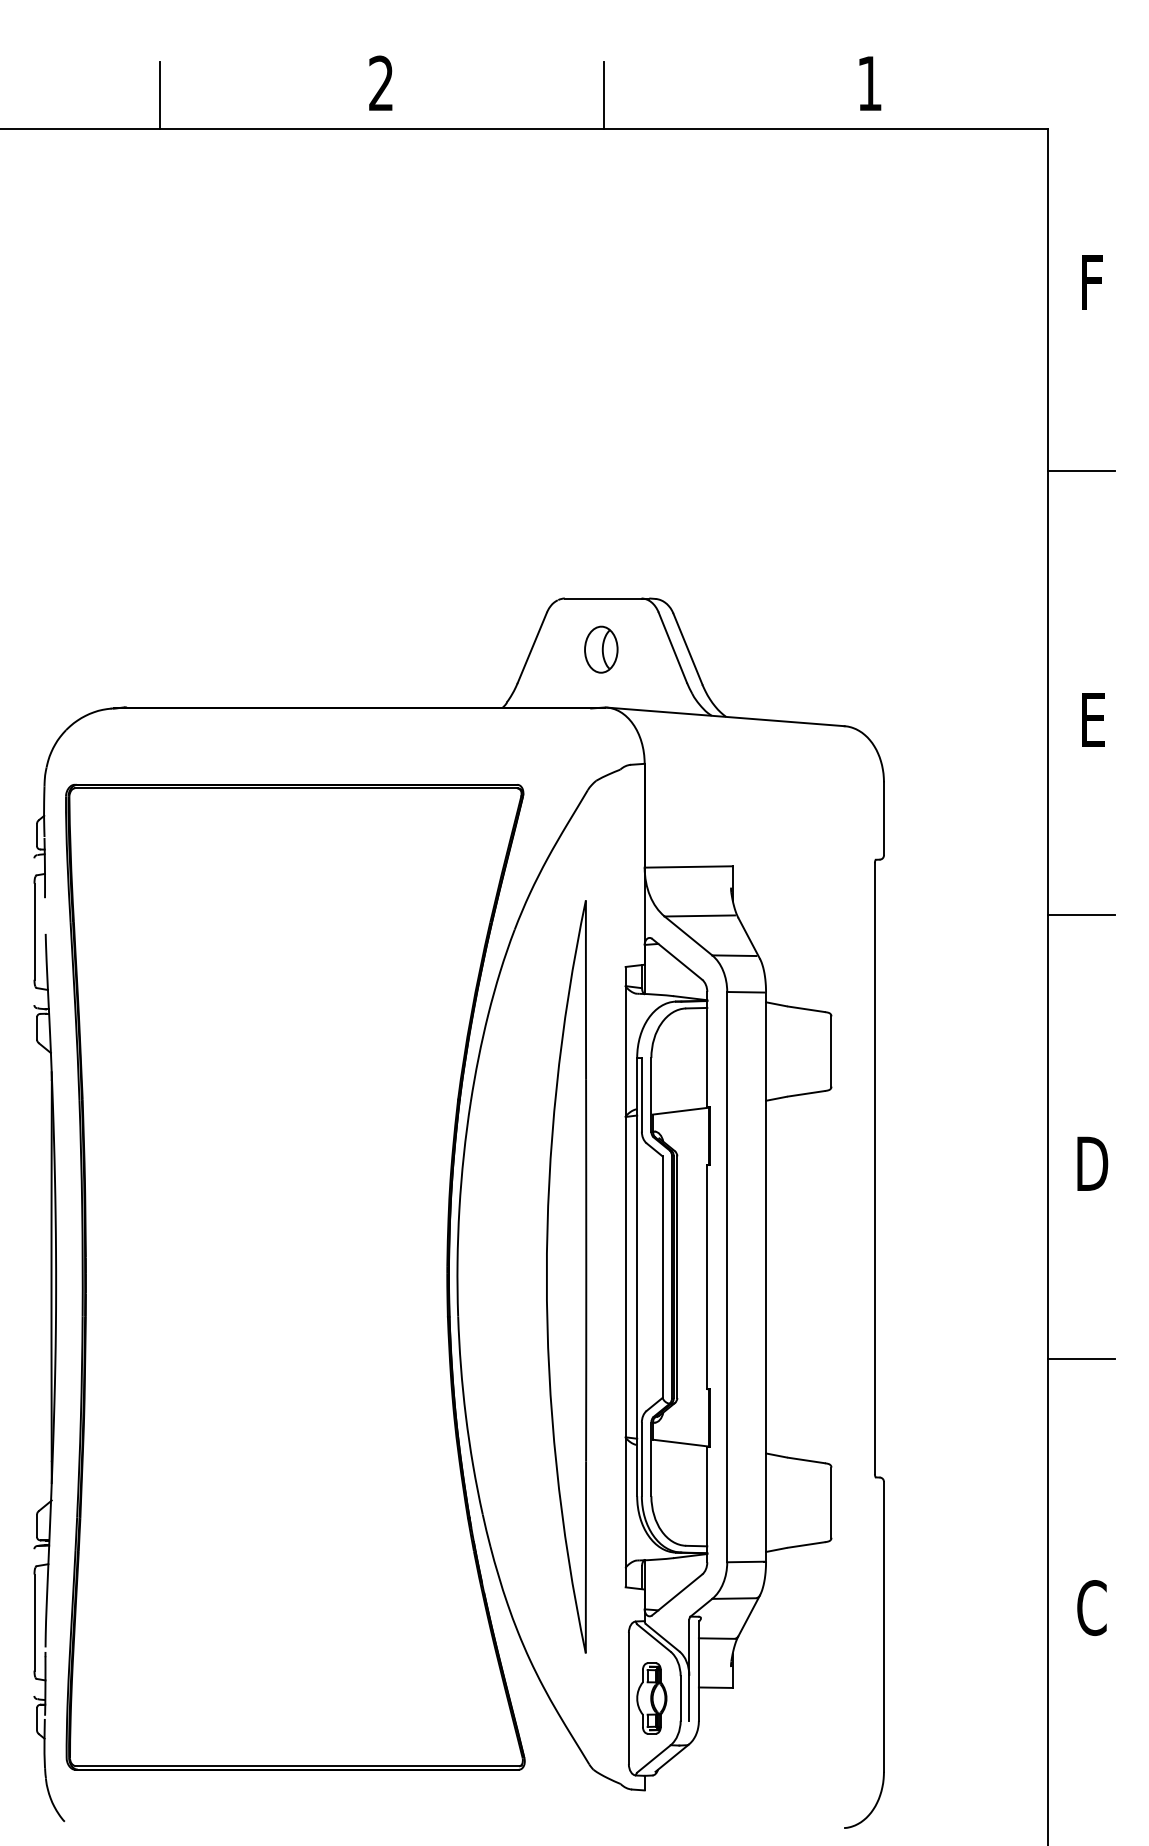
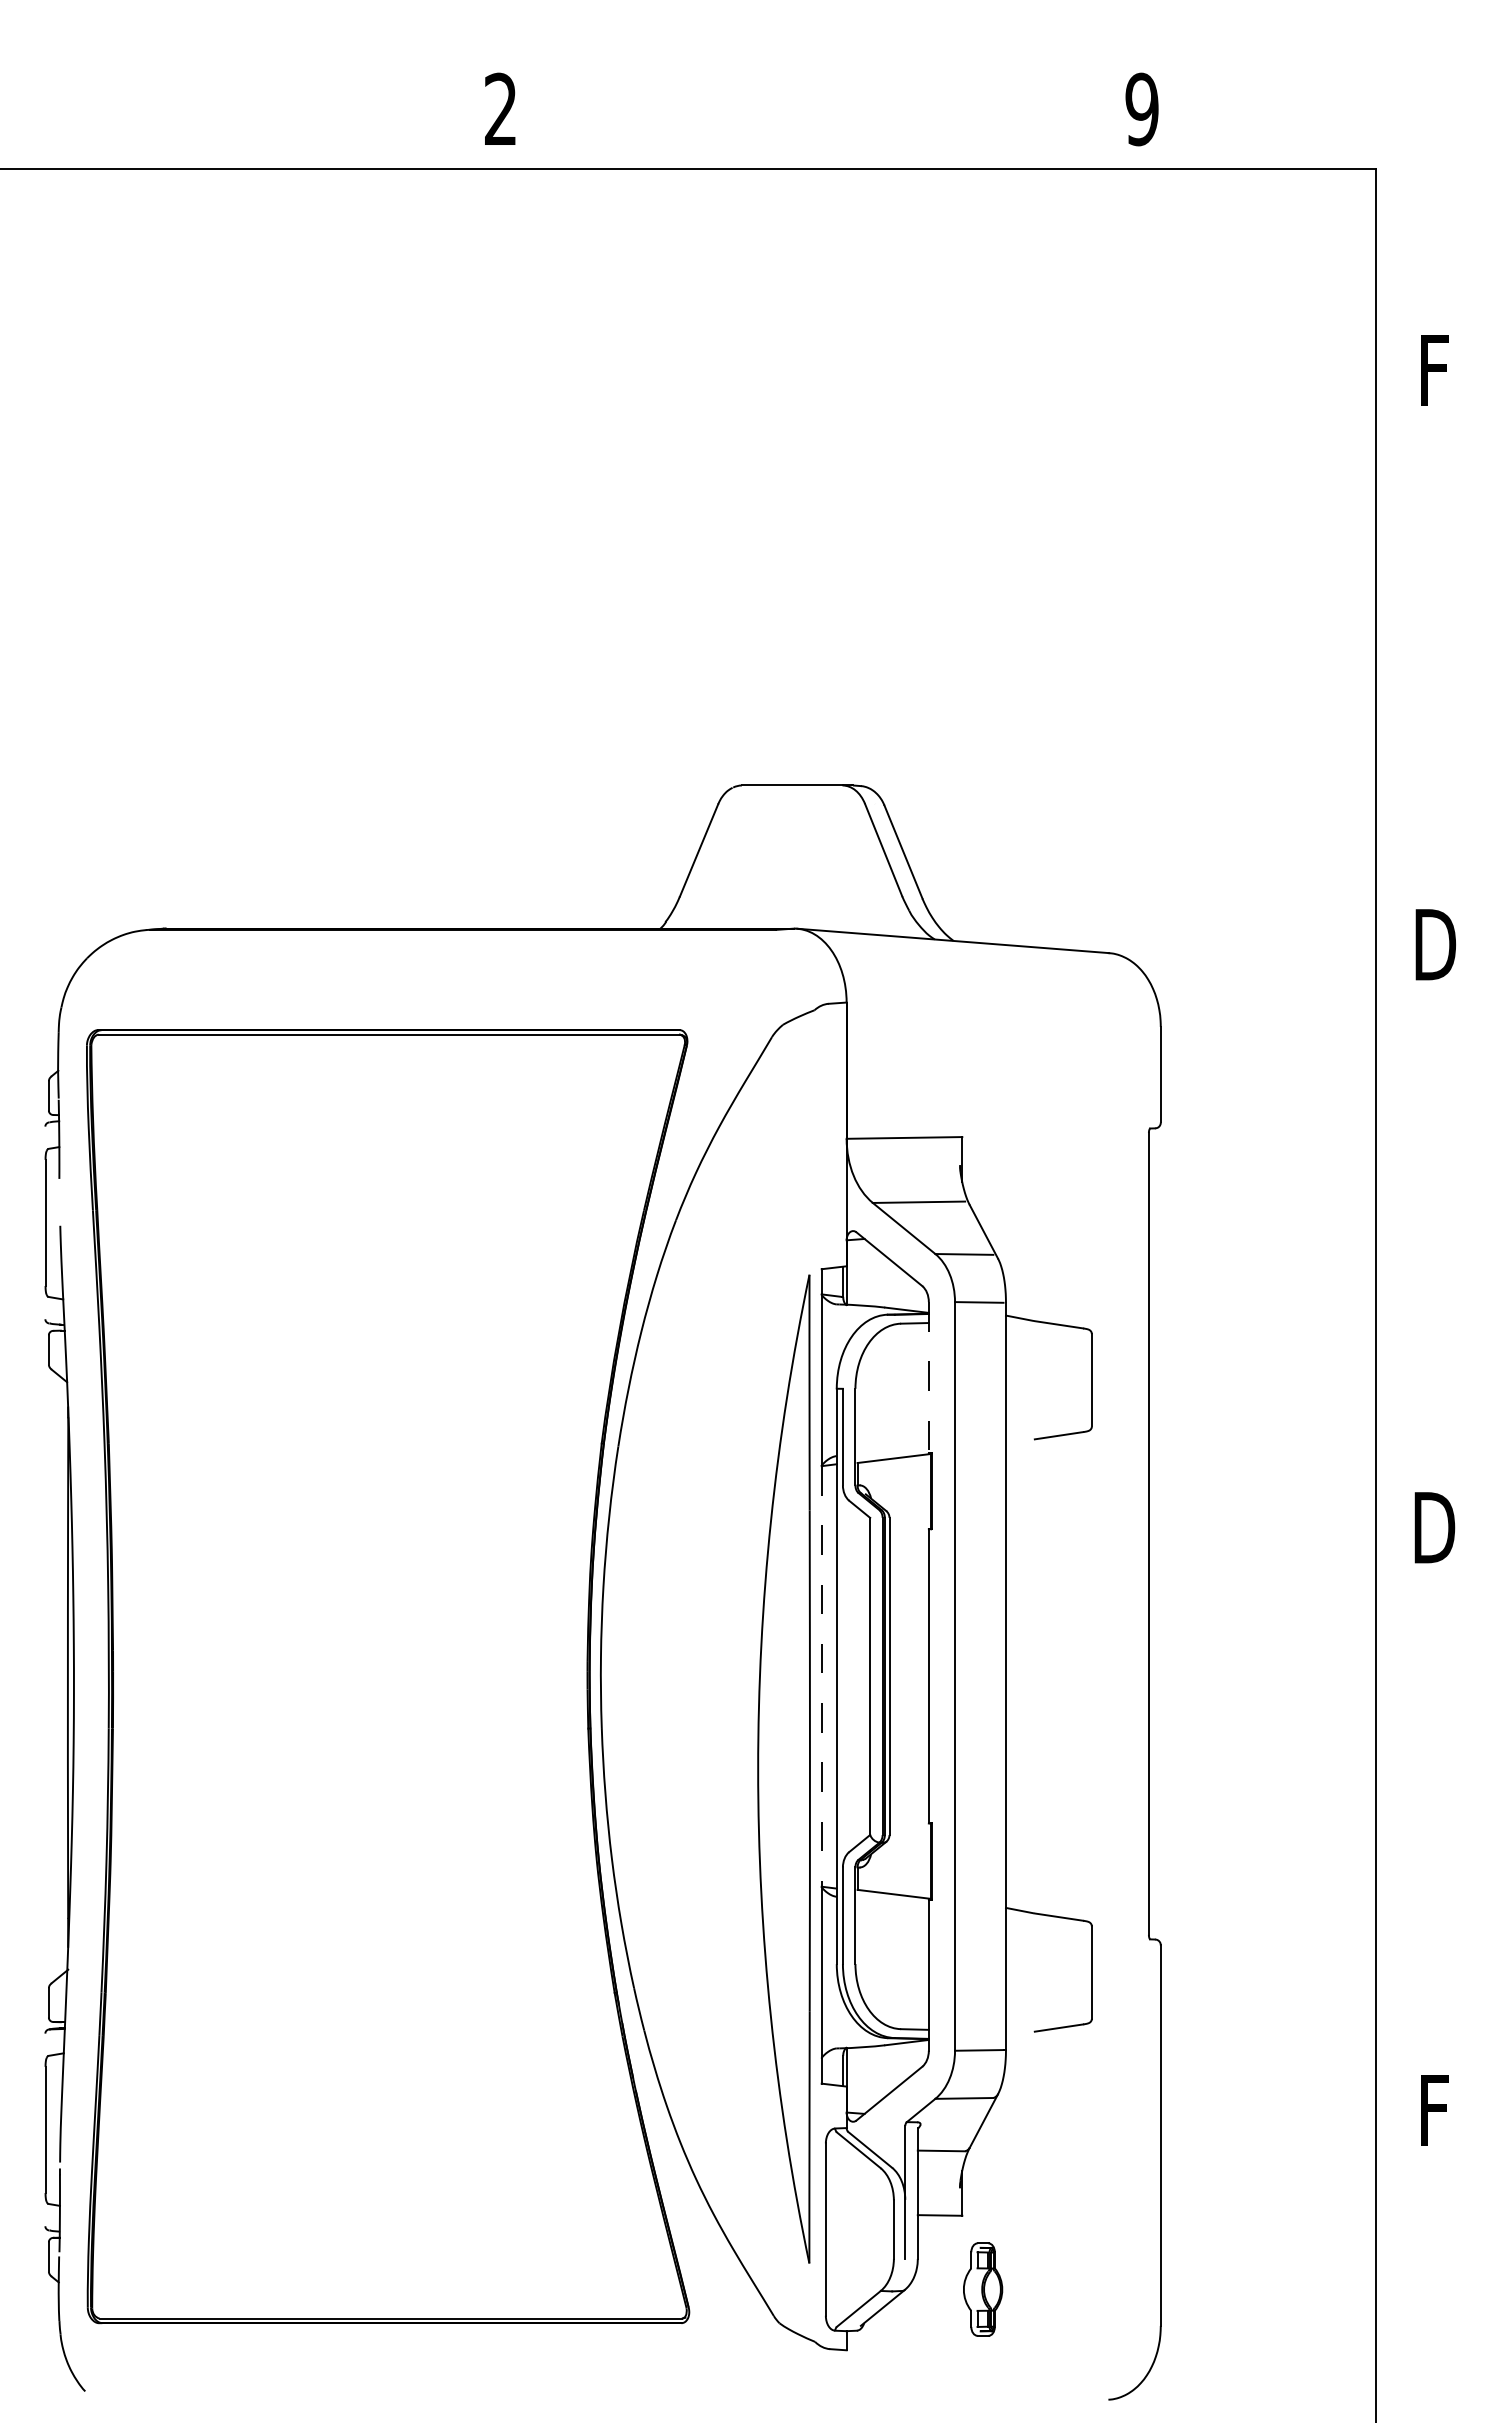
text: (869, 83) -> (1141, 109), 1 -> 9
line: (160, 95) -> (210, 124), removed
line: (604, 95) -> (793, 124), removed
line: (1081, 470) -> (1419, 617), removed
part: (601, 649) -> (789, 852), removed
text: (1093, 719) -> (1435, 944), E -> D
line: (1081, 914) -> (1419, 1200), removed
line: (707, 1049) -> (928, 1377), solid -> dashed
line: (776, 1098) -> (1019, 1441), removed
part: (566, 1276) -> (783, 1768), moved
line: (625, 1277) -> (821, 1676), solid -> dashed
line: (1081, 1358) -> (1419, 1783), removed
line: (776, 1549) -> (1019, 2034), removed
text: (1091, 1607) -> (1433, 2110), C -> F
part: (652, 1698) -> (983, 2289), moved

